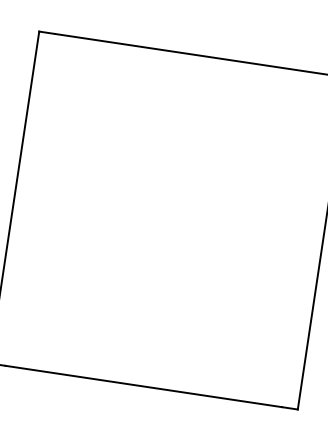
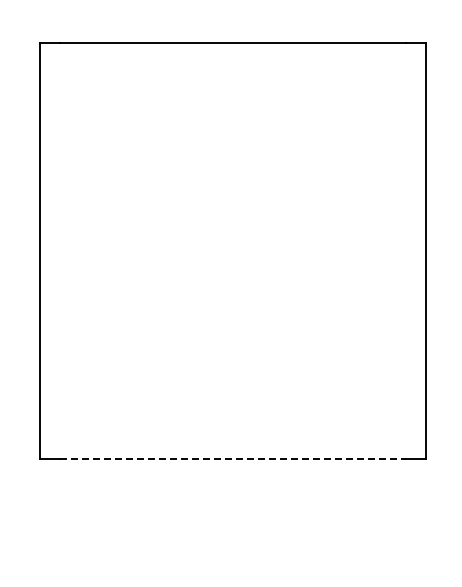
line: (144, 386) -> (233, 459), solid -> dashed

